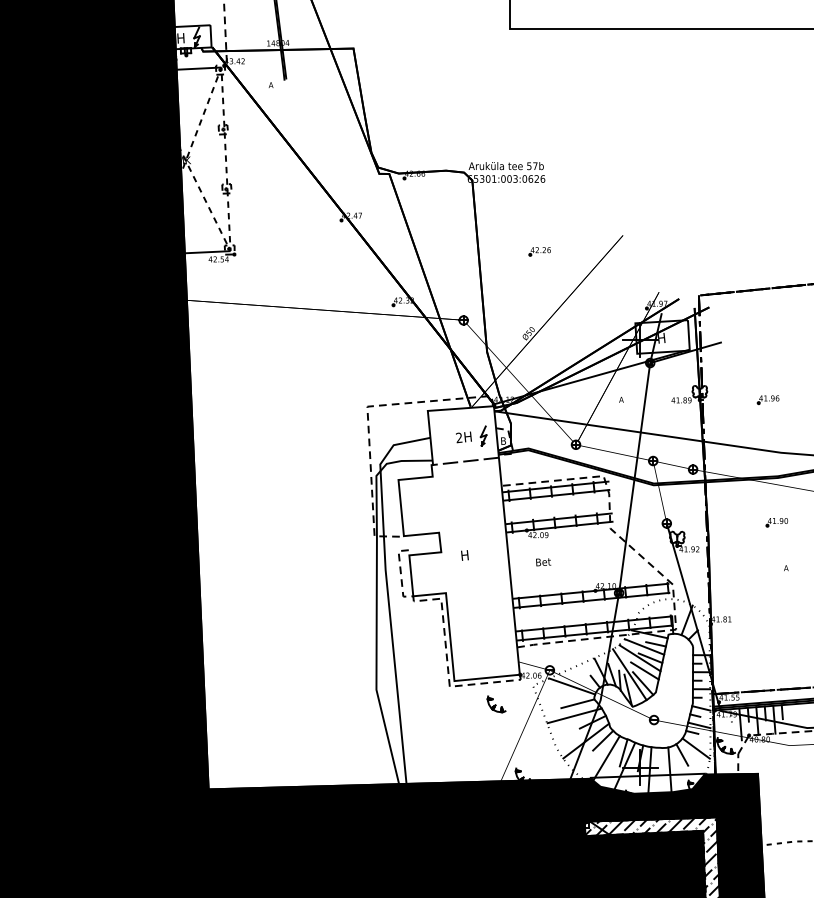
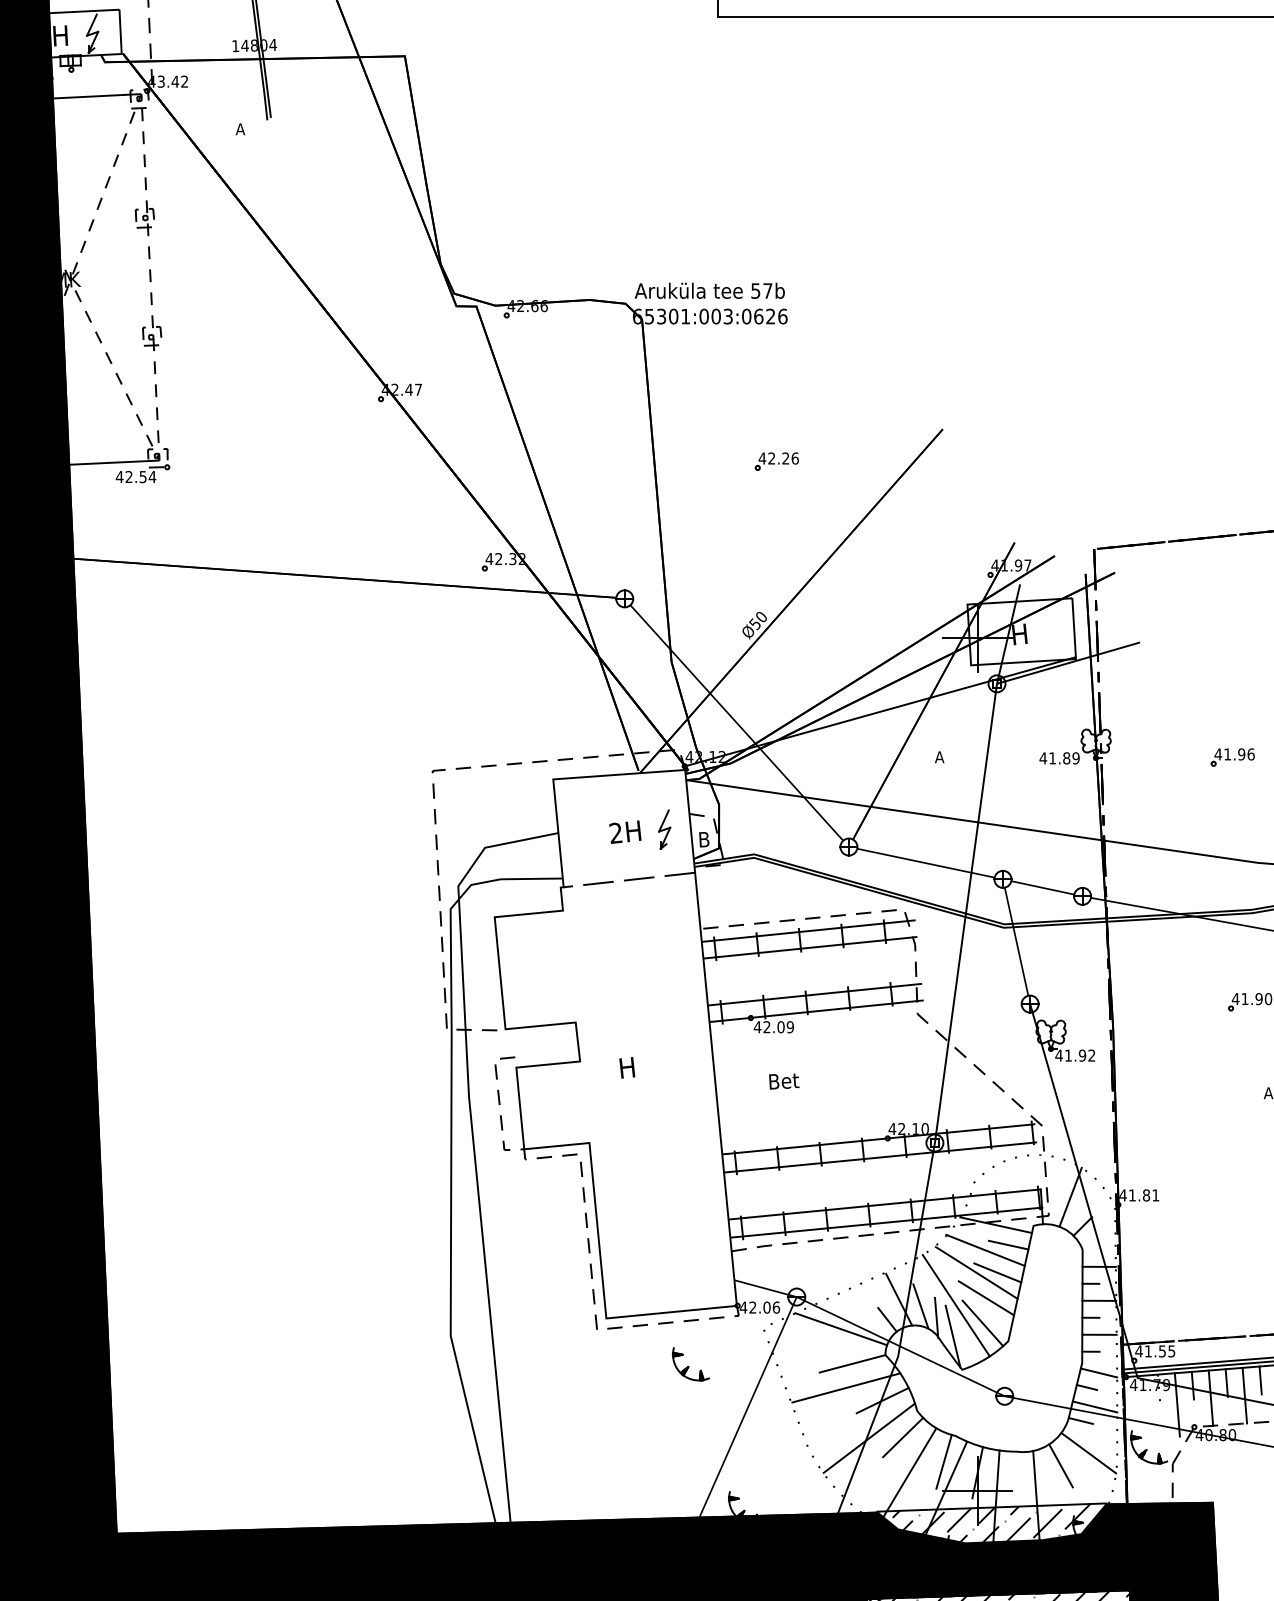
hatch: (647, 783) -> (991, 1522), added

